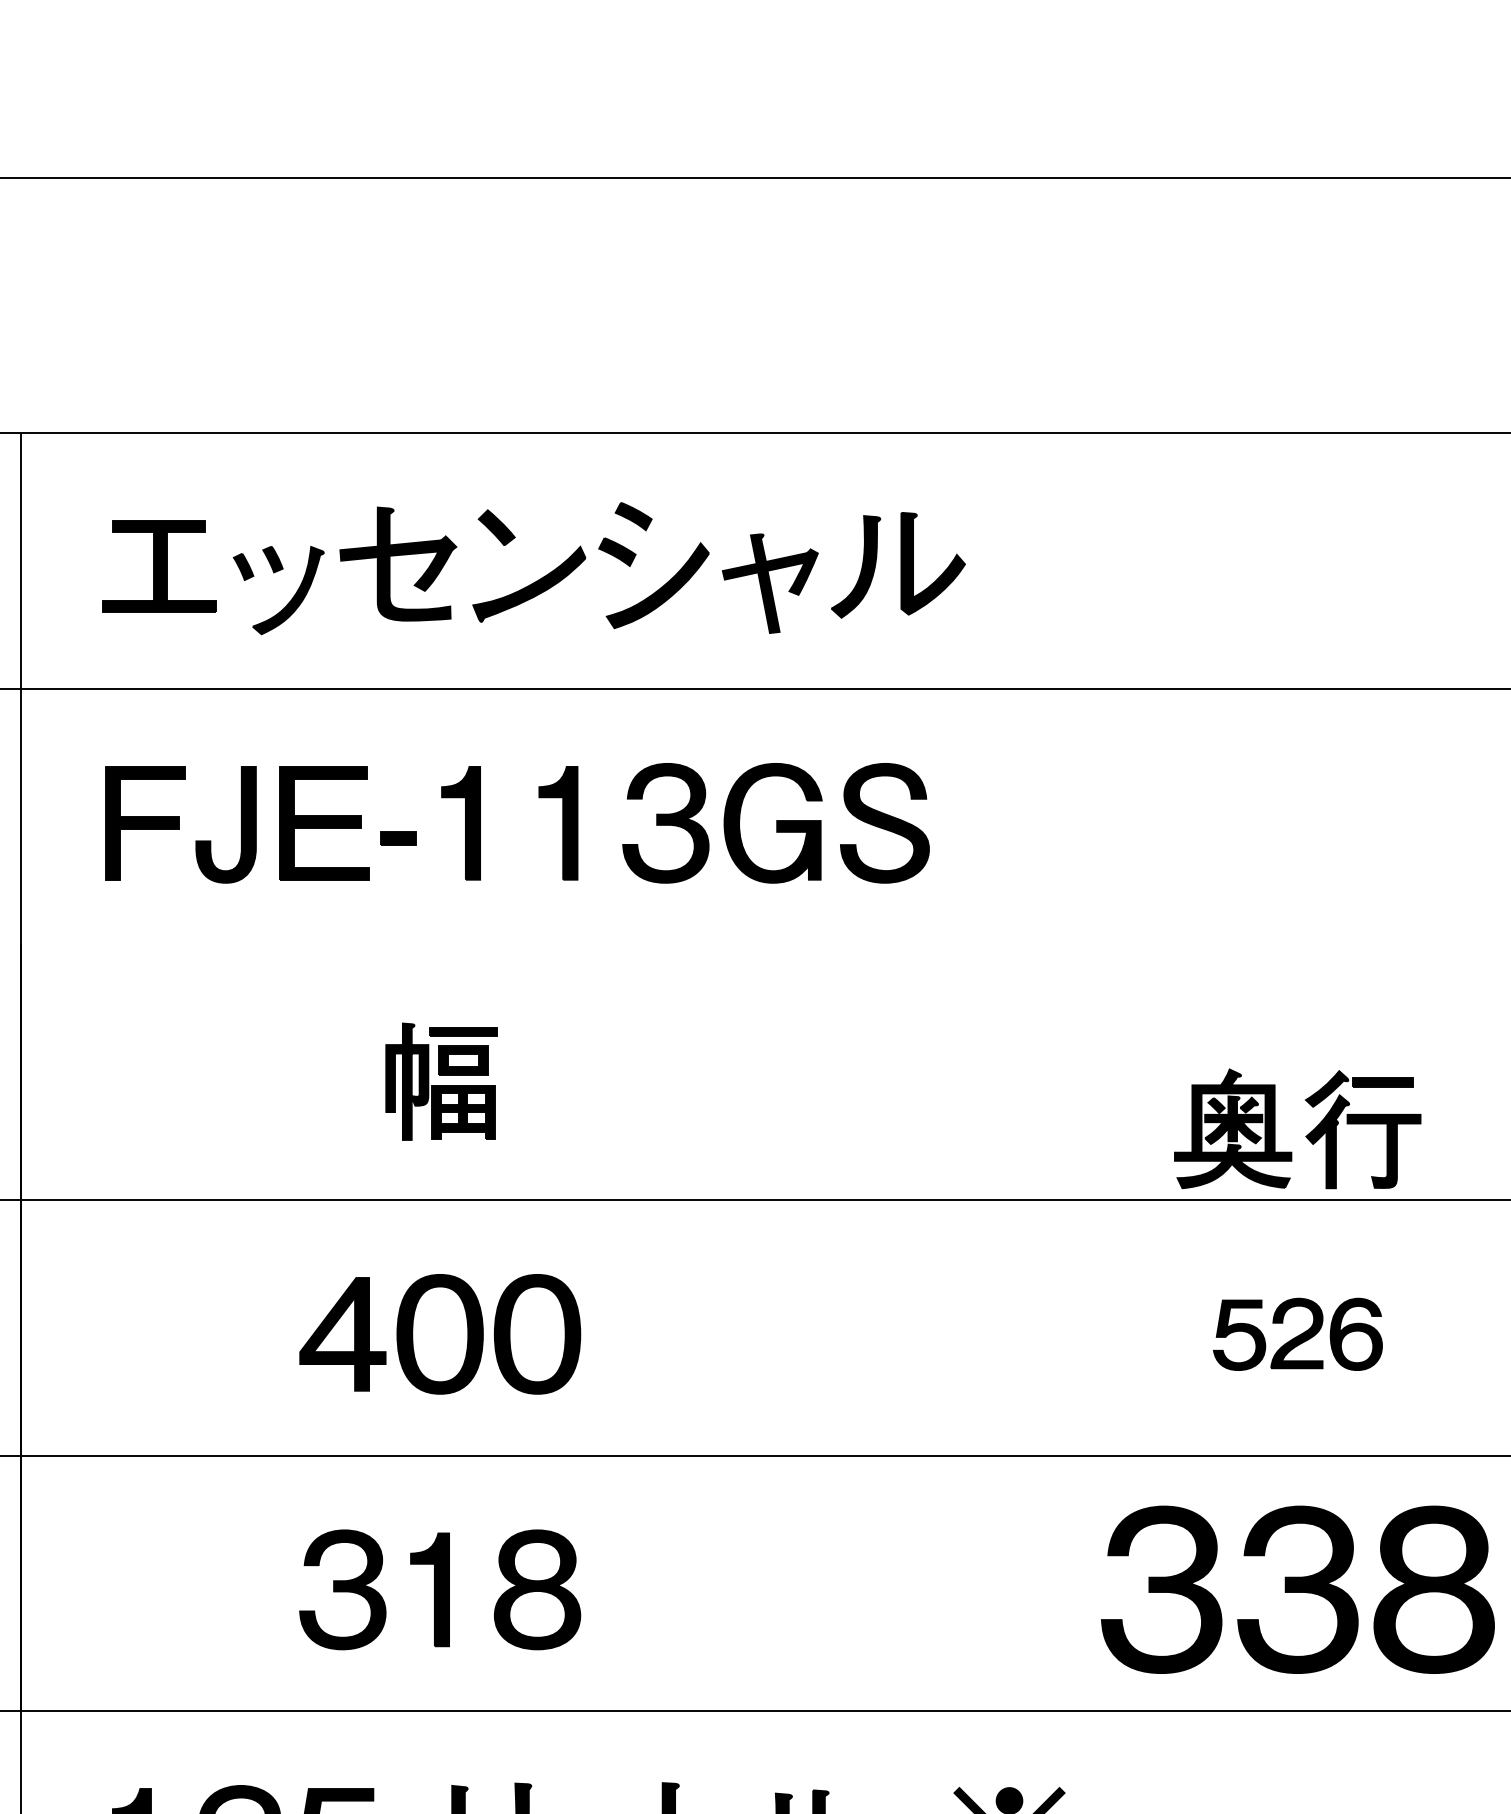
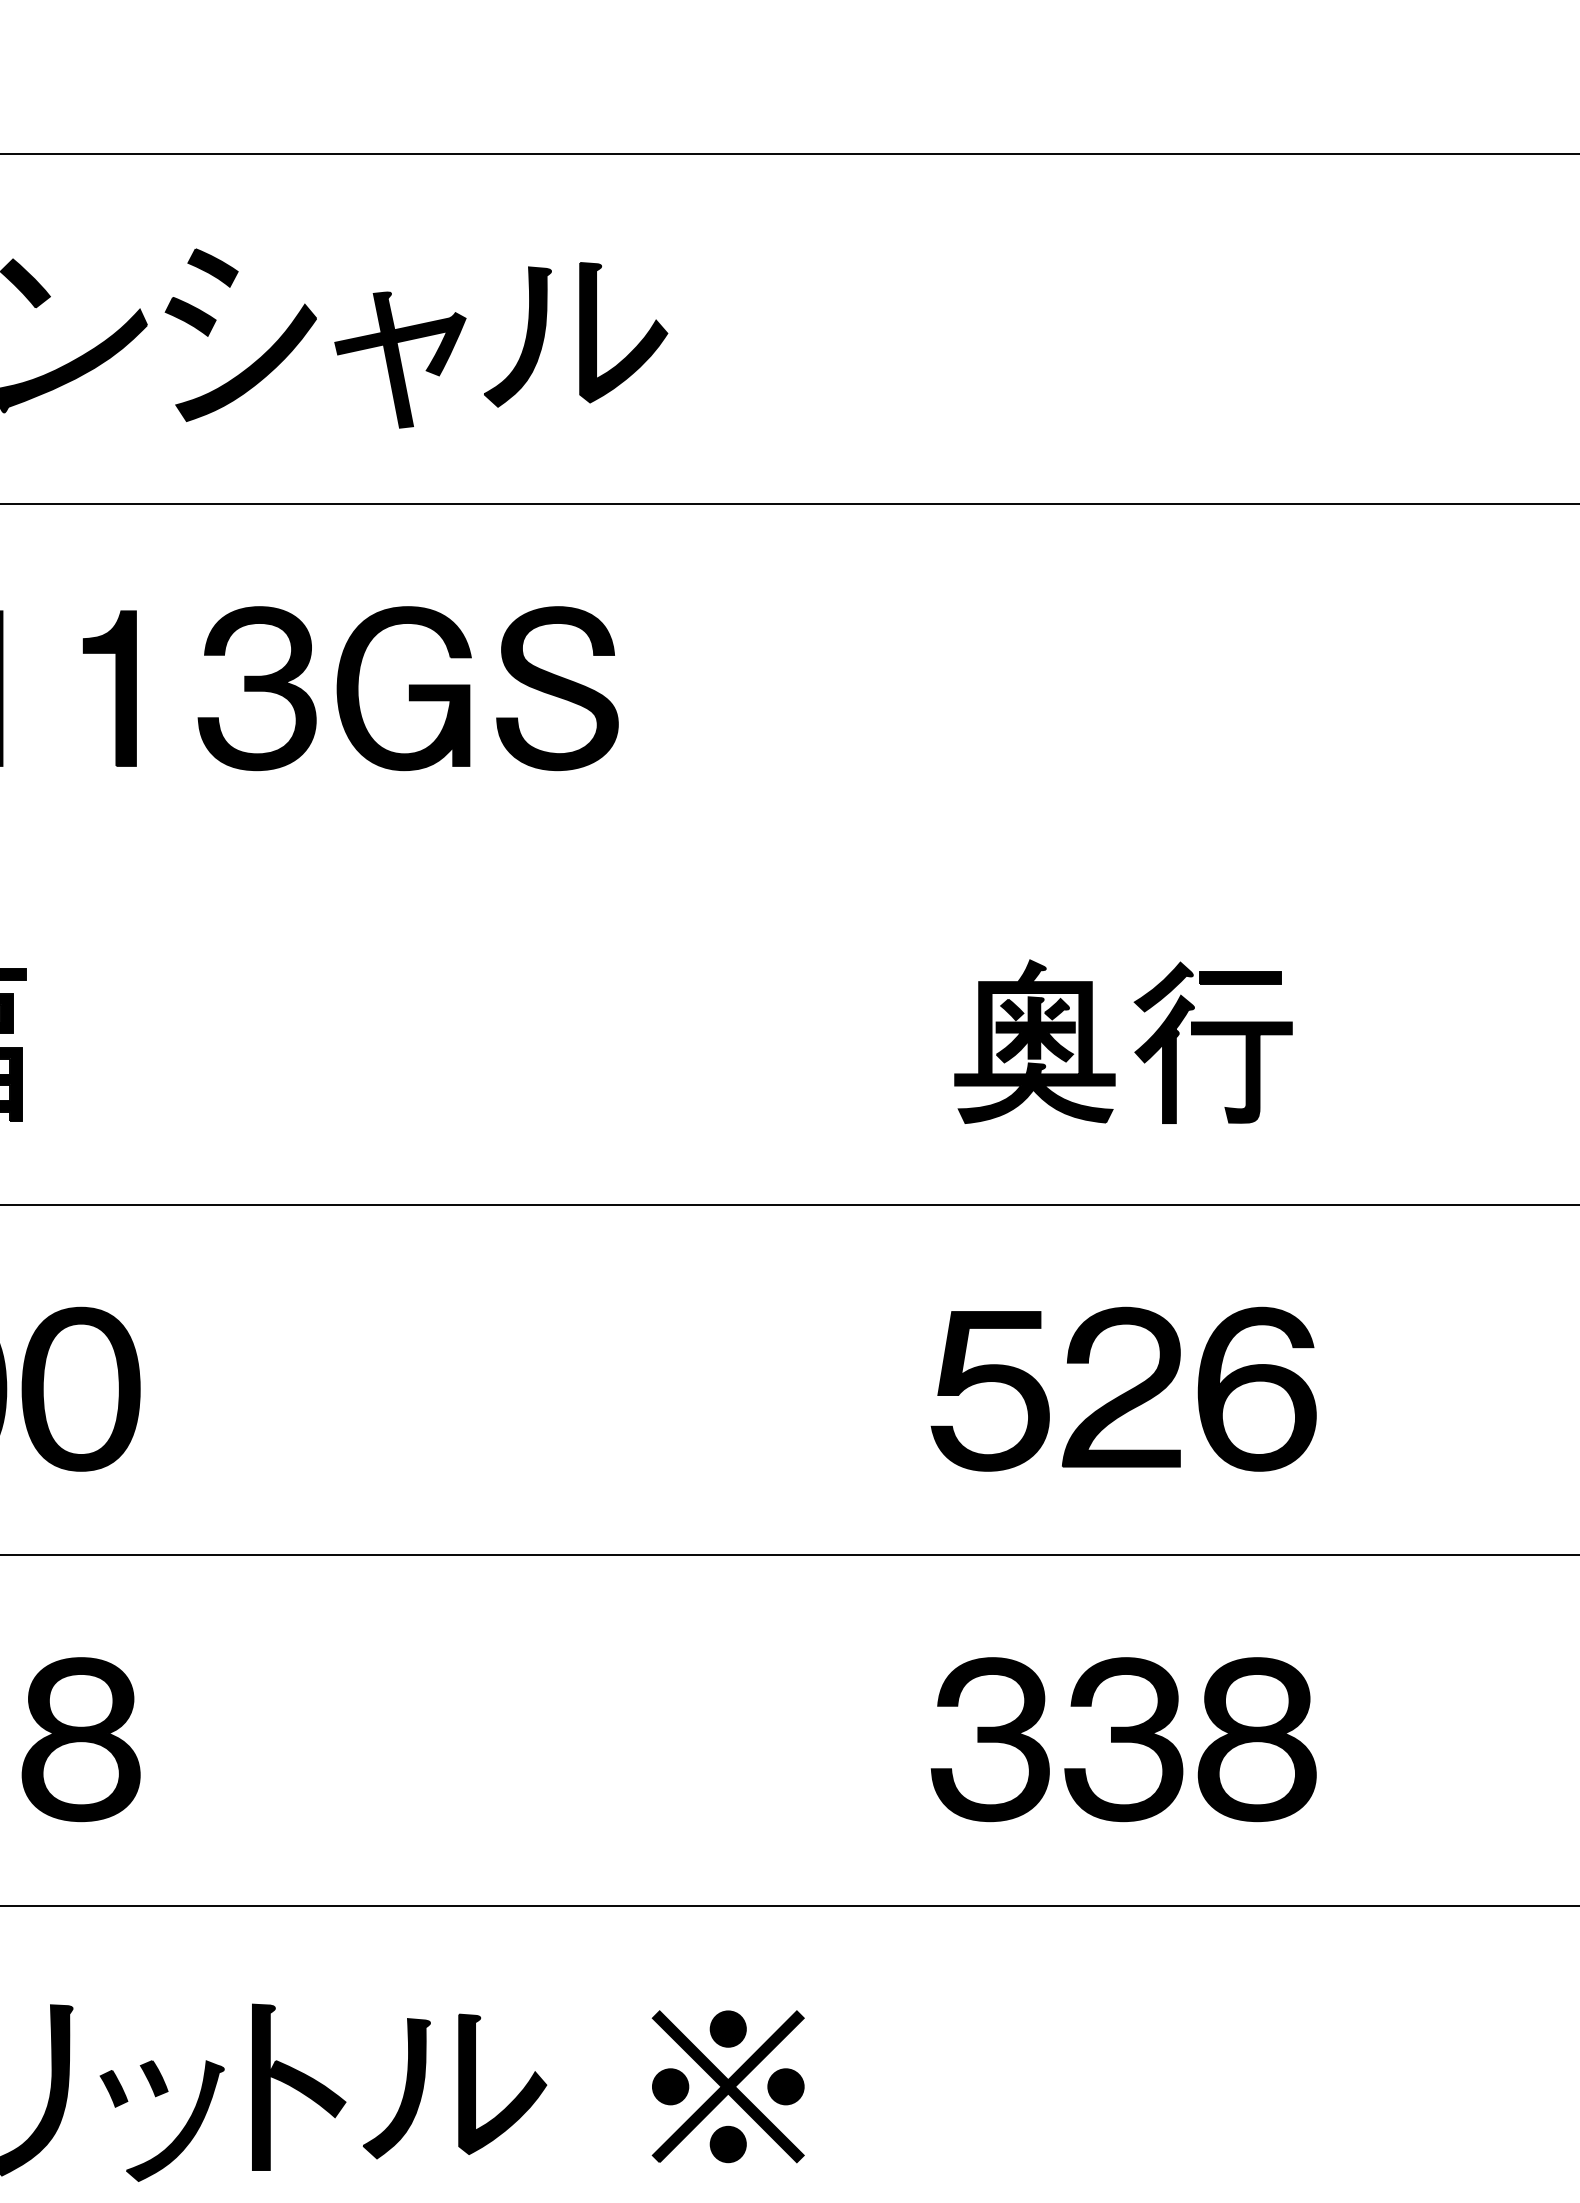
part: (1305, 1136) -> (1134, 1052), moved
part: (1297, 1334) -> (1123, 1389), size x1.67
part: (1297, 1589) -> (1123, 1739), size x0.71

